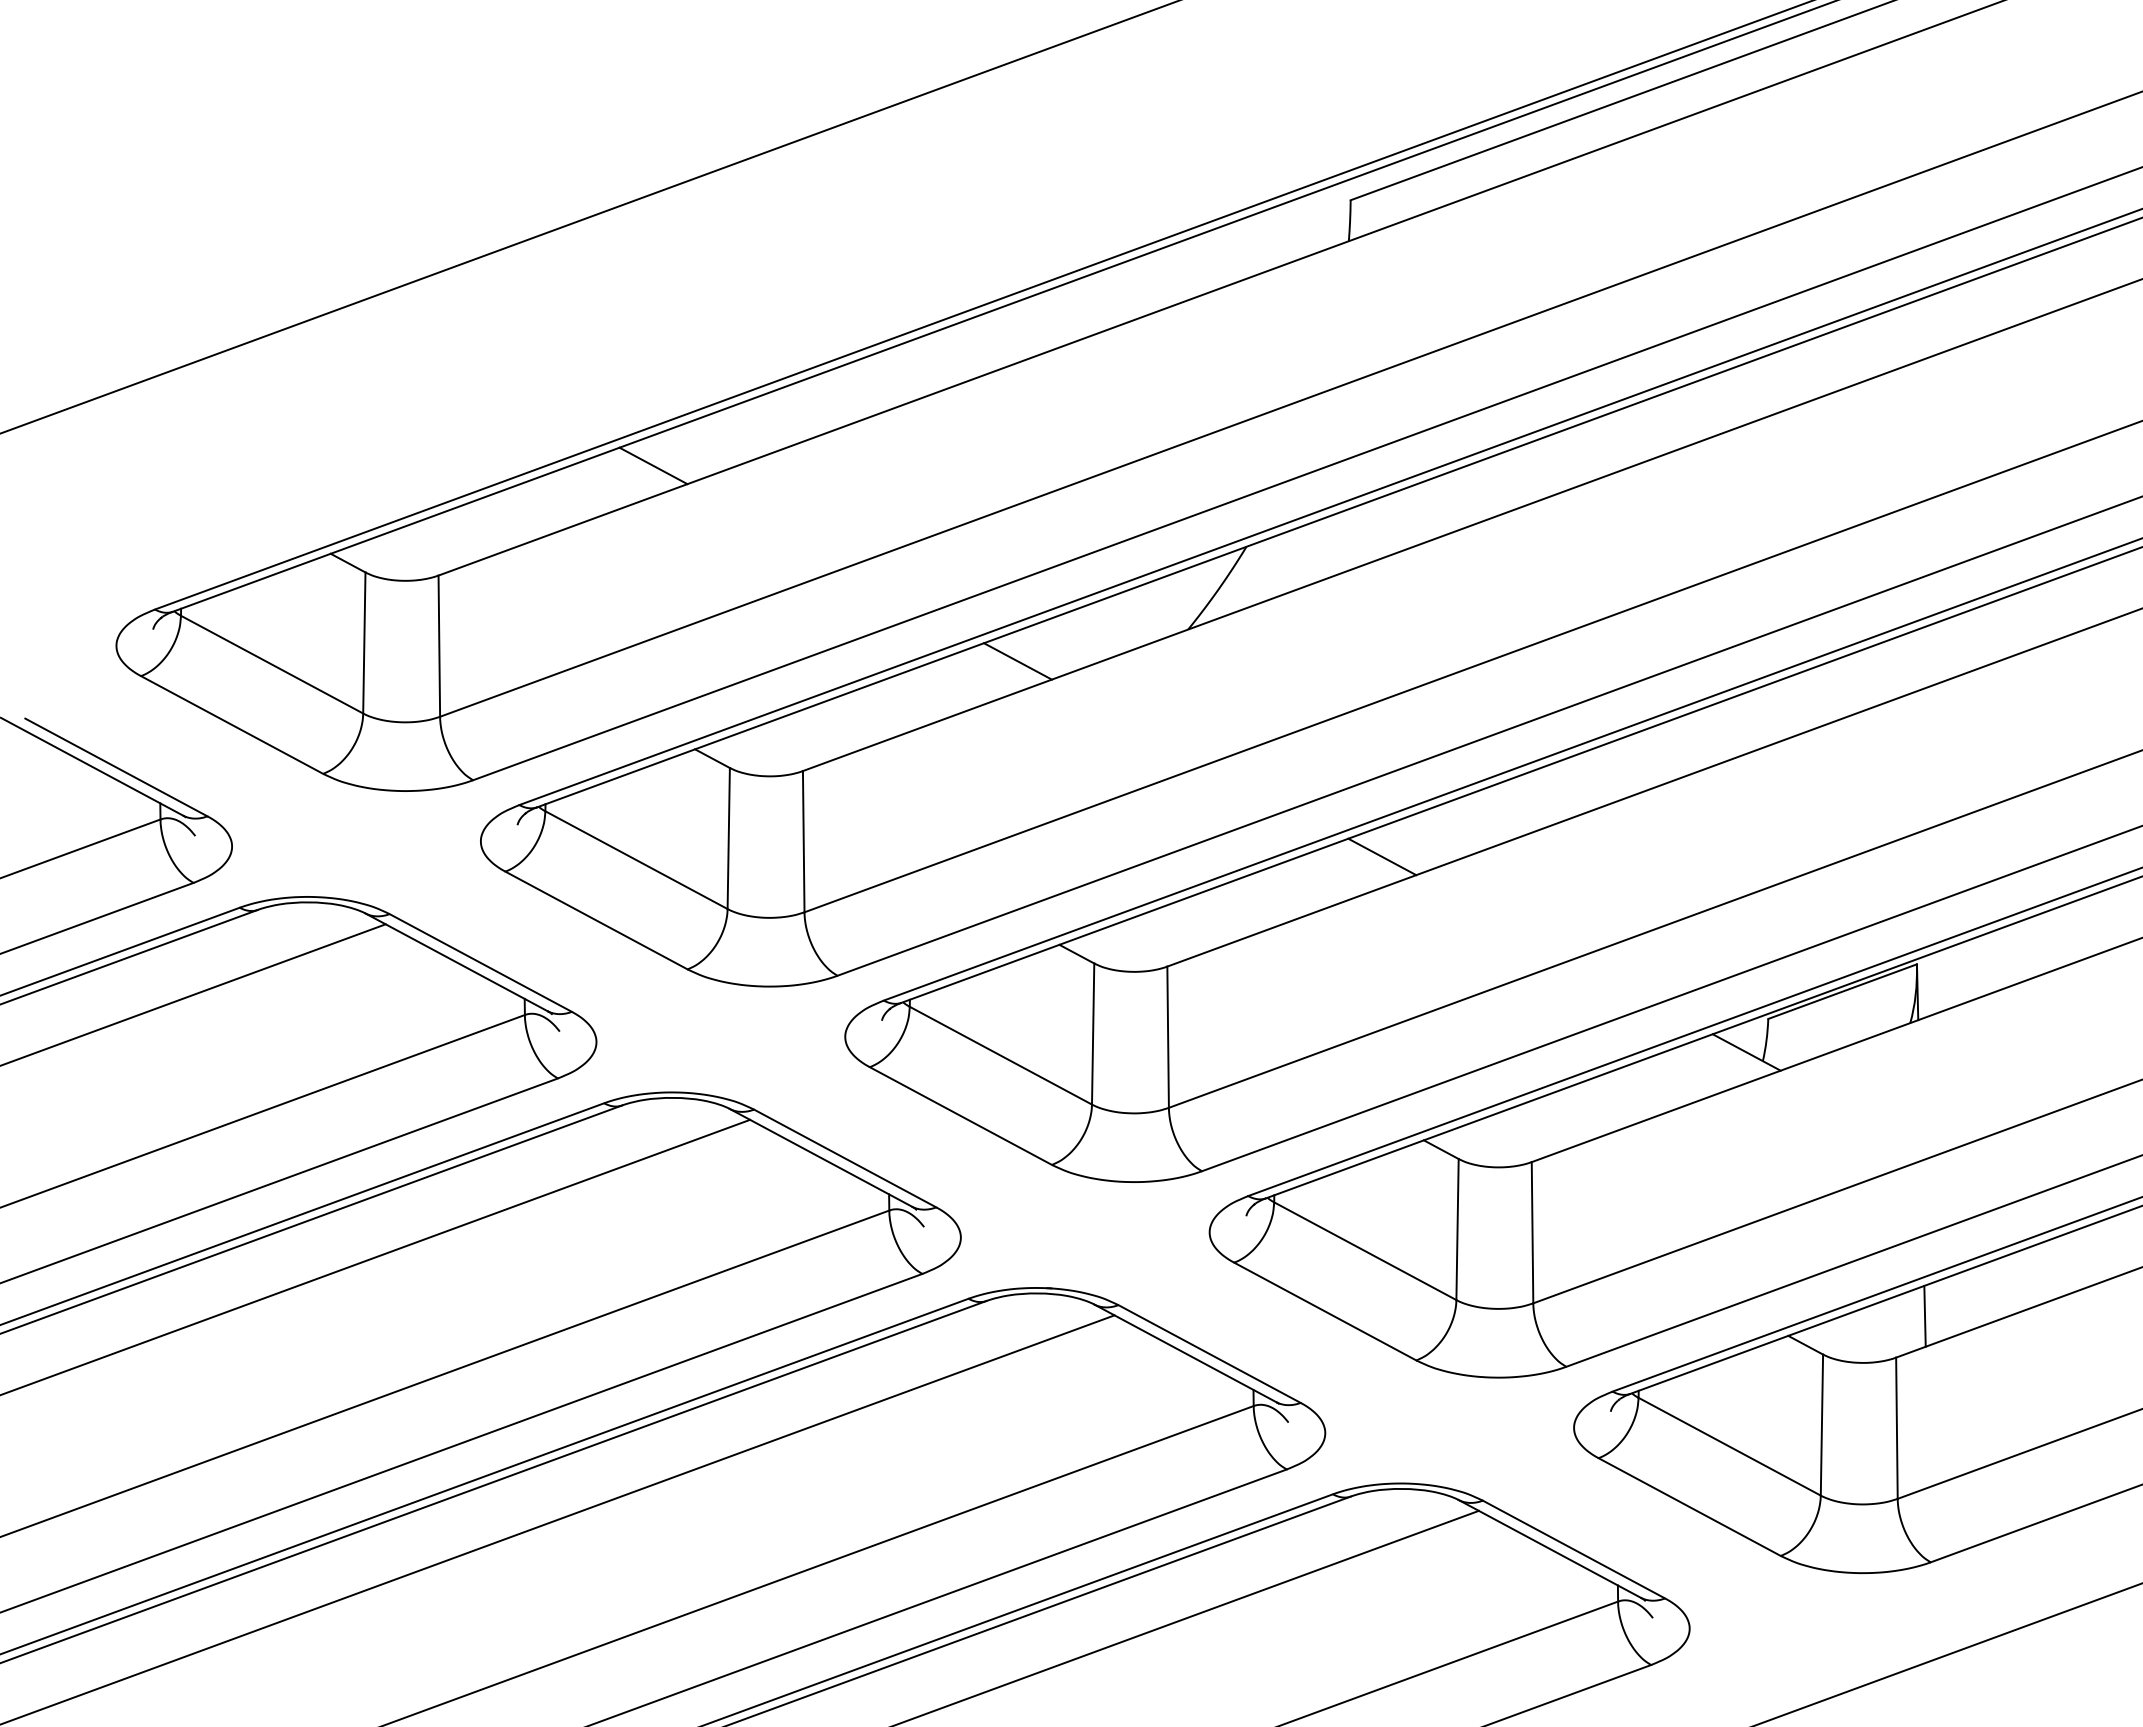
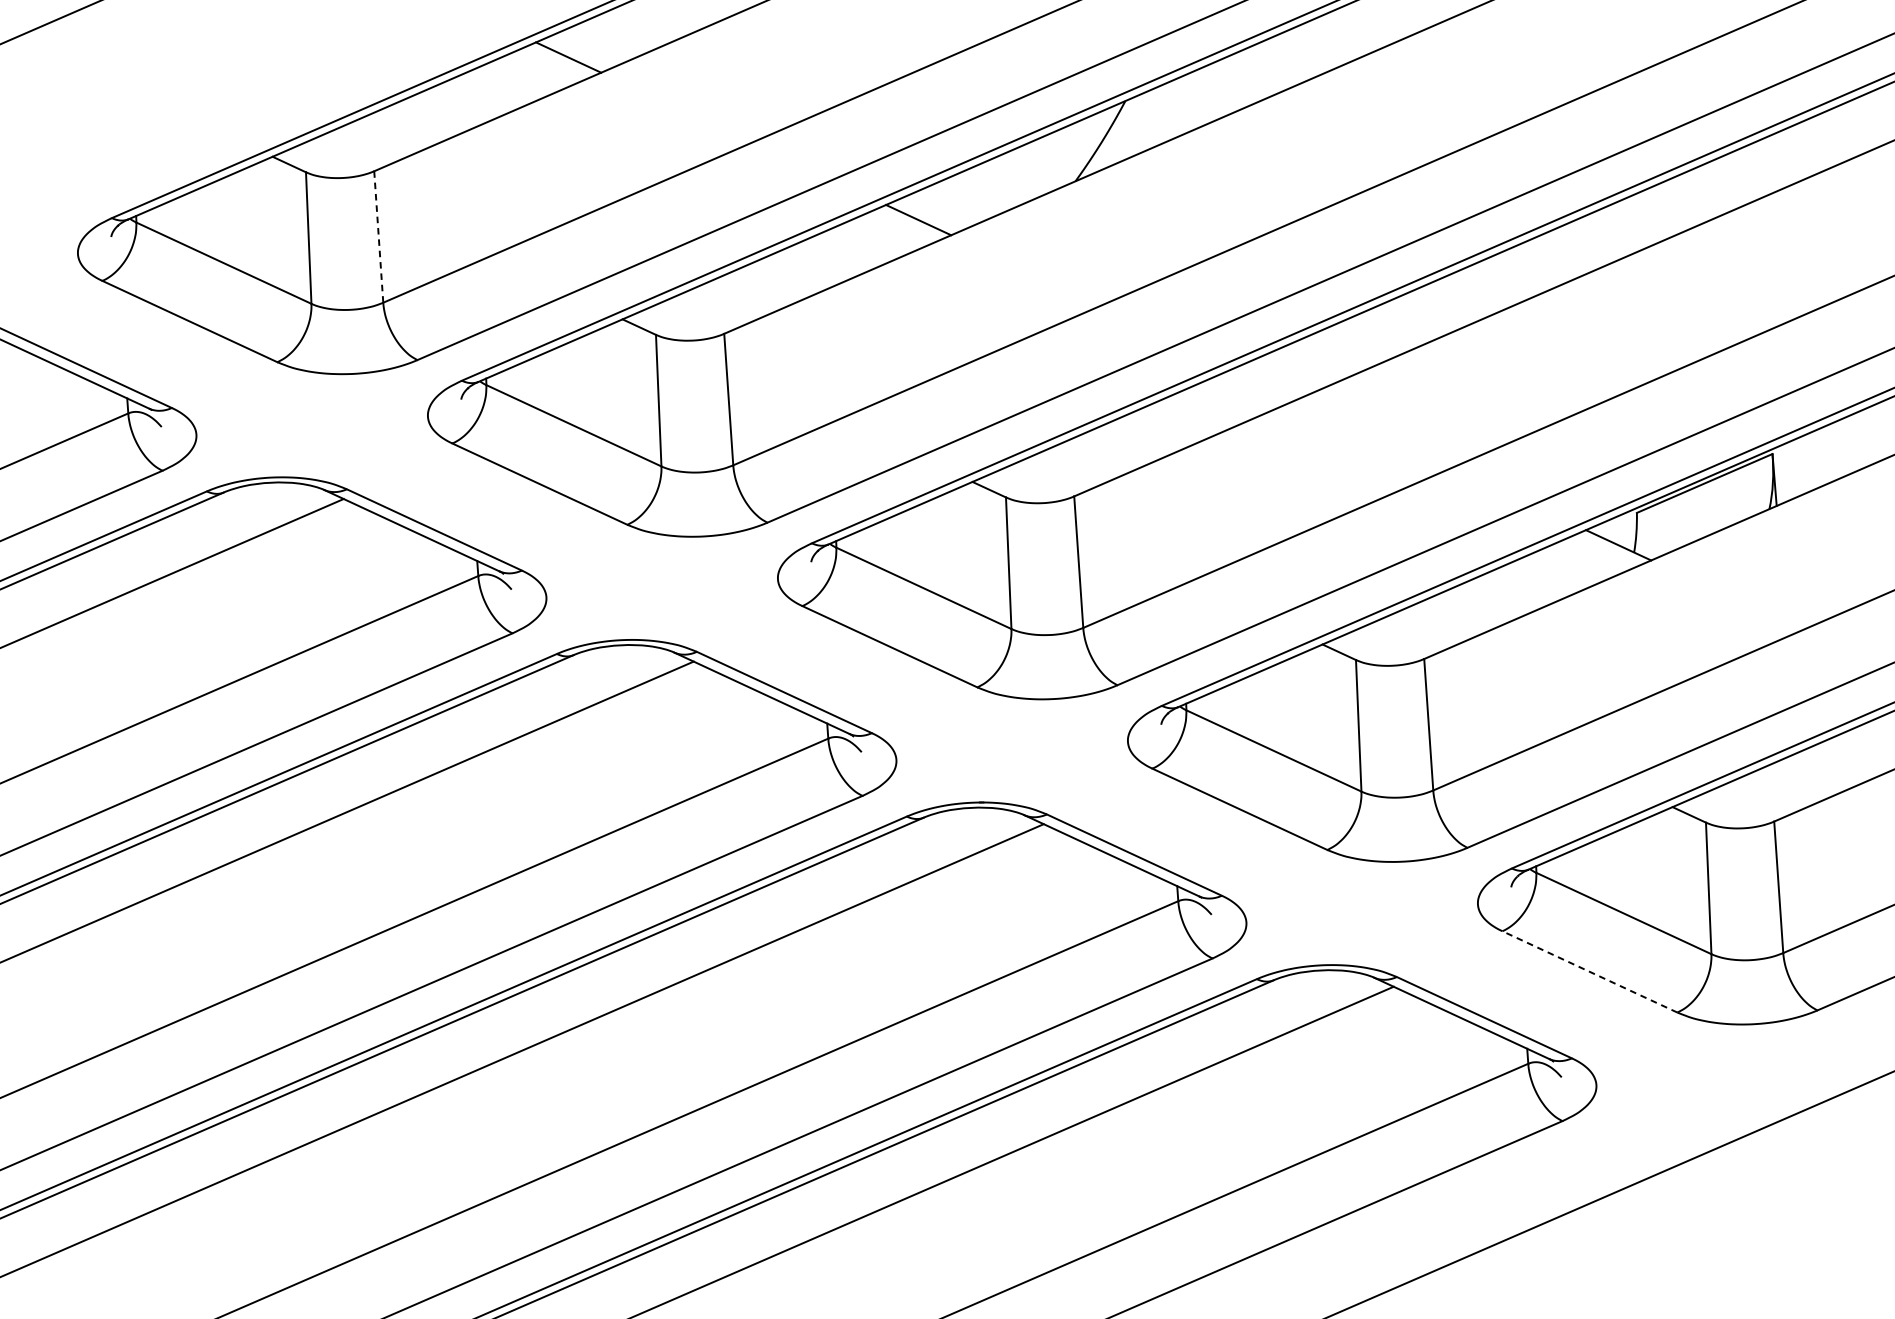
line: (439, 646) -> (378, 237), solid -> dashed
line: (1382, 856) -> (1268, 382), removed
line: (1924, 1315) -> (1798, 780), removed
line: (1689, 1506) -> (1589, 971), solid -> dashed

